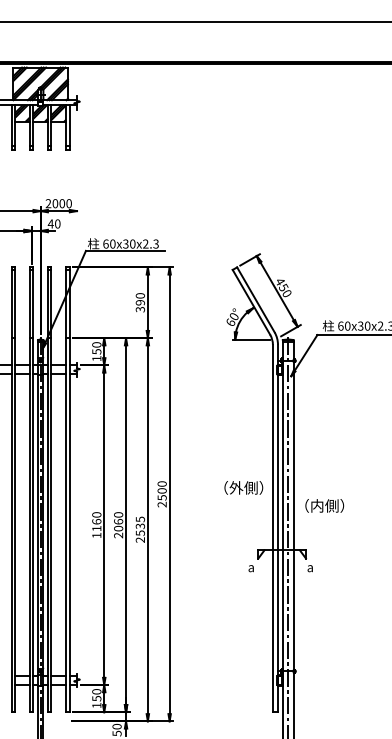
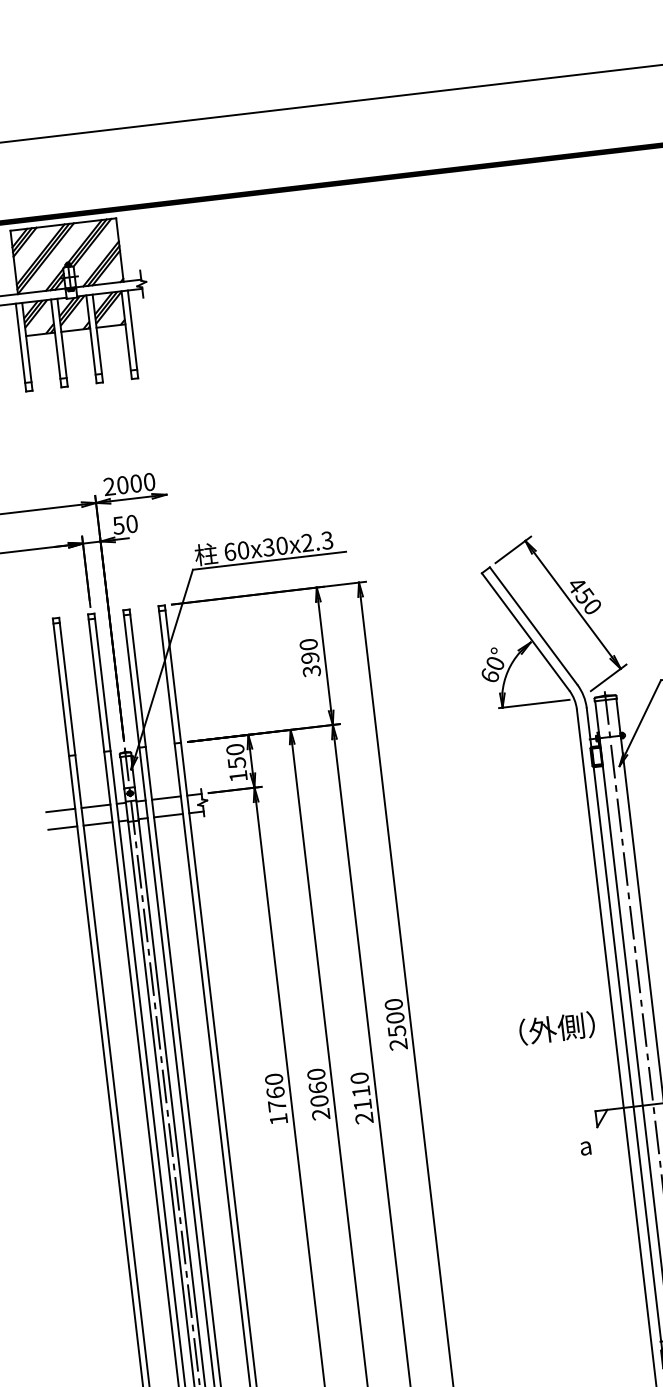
text: (50, 223) -> (117, 524), 40 -> 50
text: (243, 487) -> (556, 1027), moved
text: (140, 525) -> (361, 1089), 2535 -> 2110
text: (96, 528) -> (276, 1105), 1160 -> 1760

